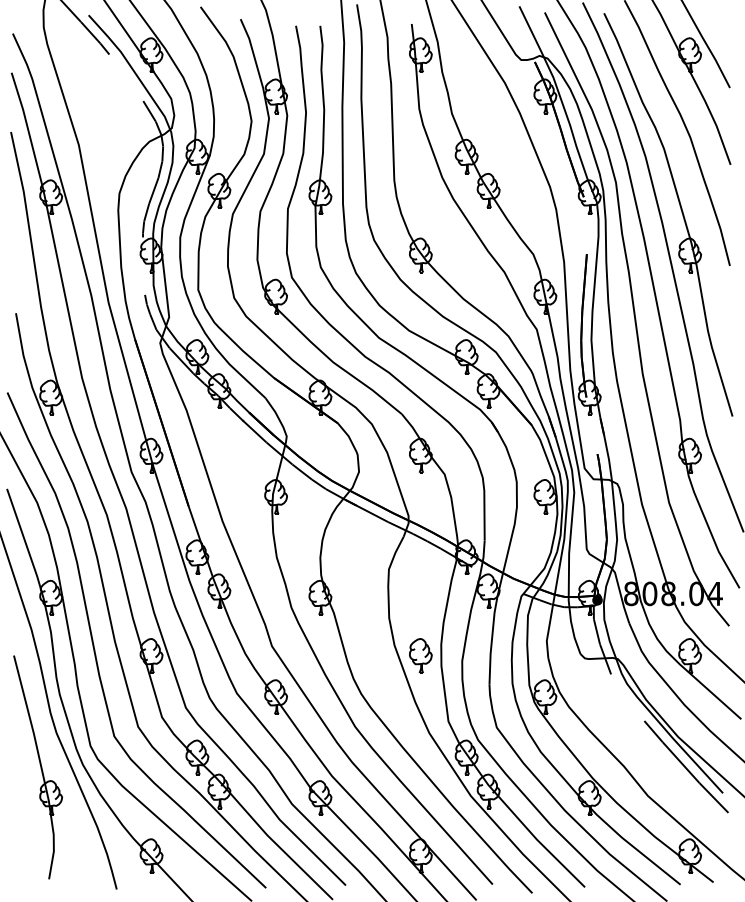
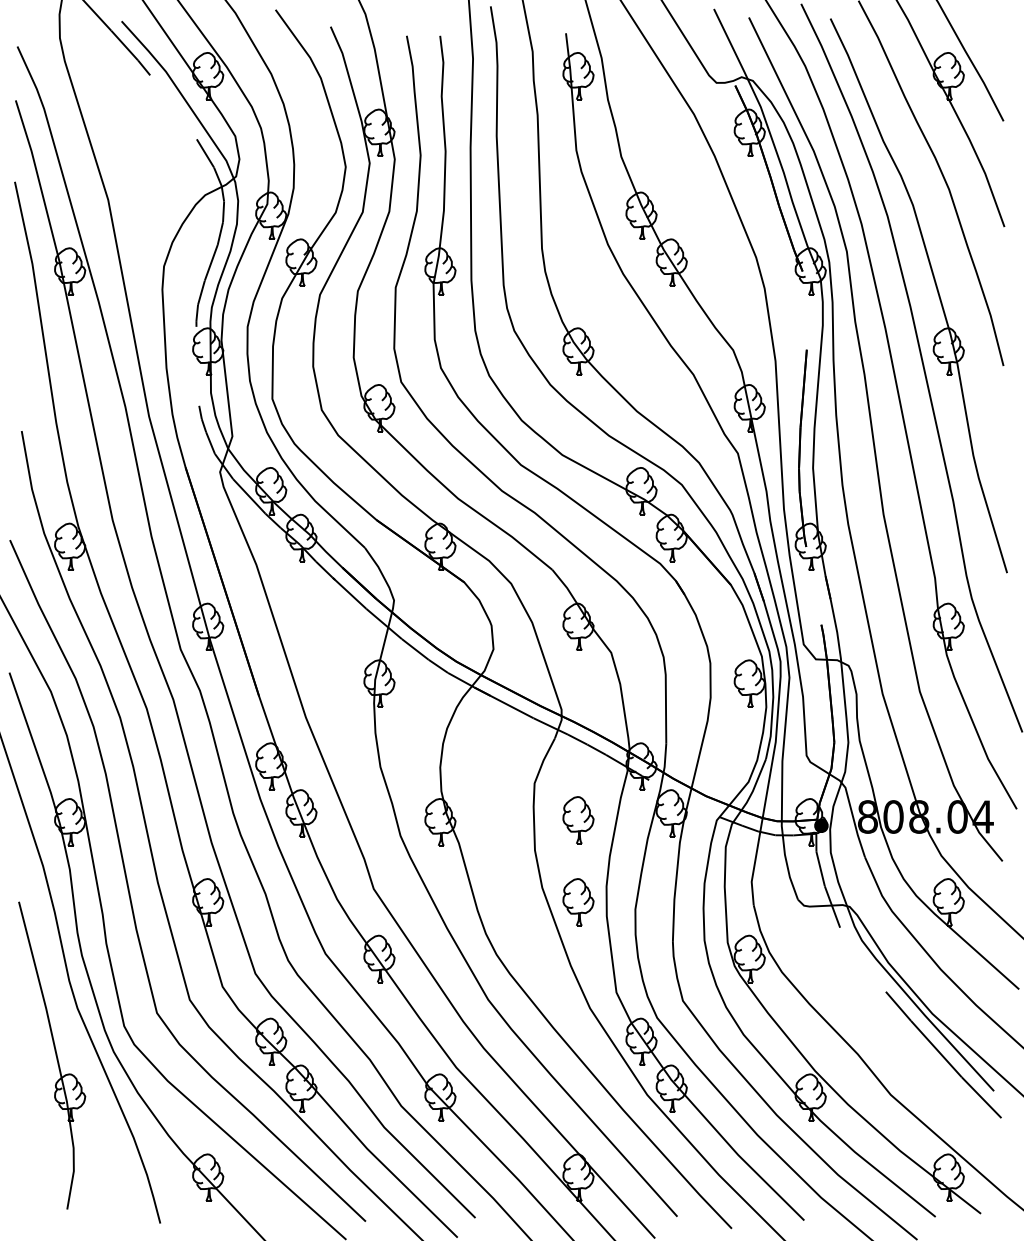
part: (420, 596) -> (578, 820), added

